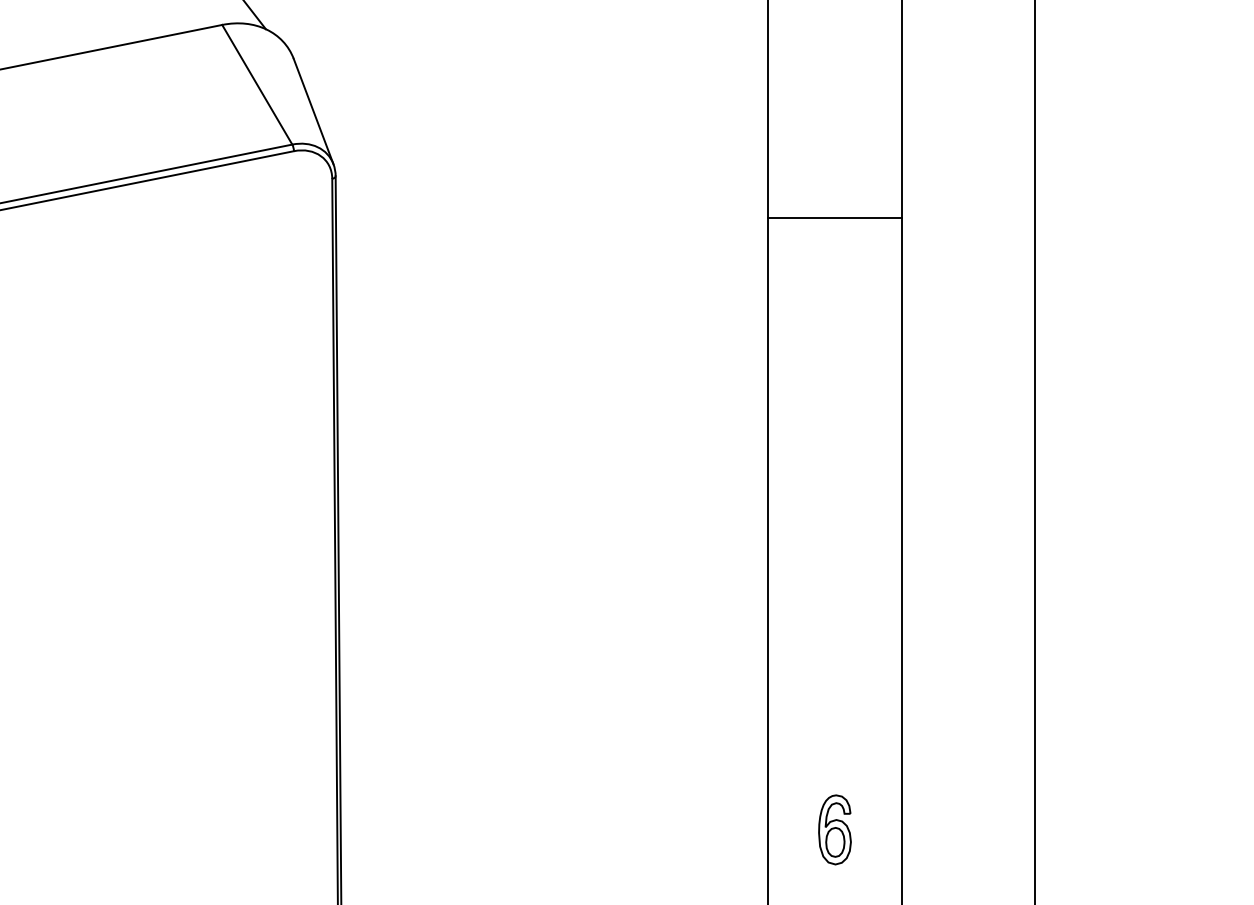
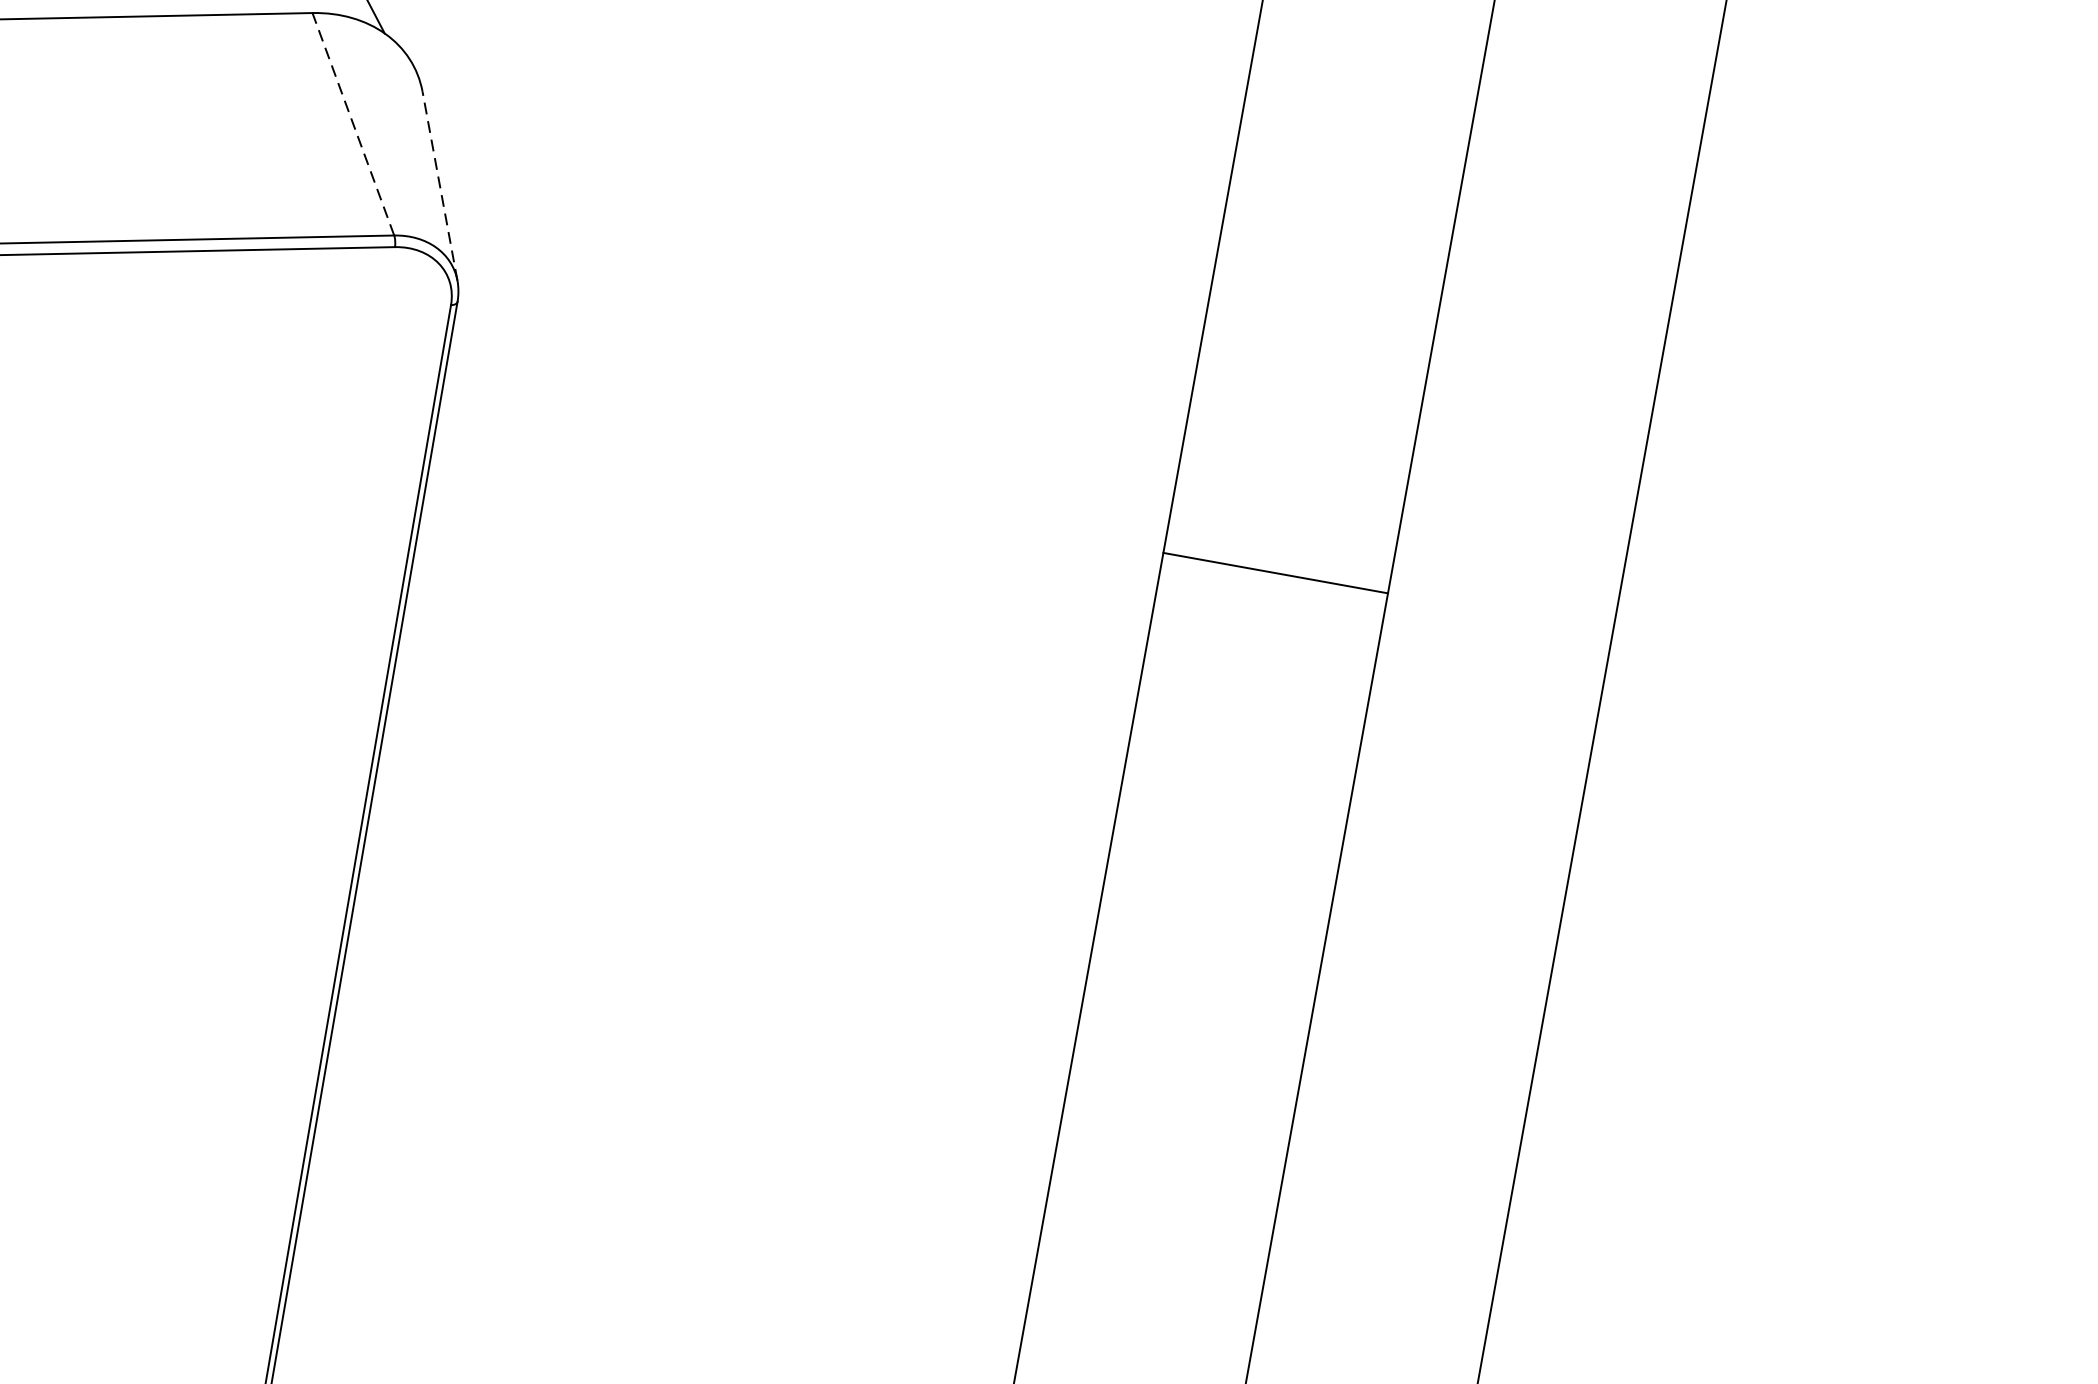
line: (257, 84) -> (353, 123), solid -> dashed
line: (313, 111) -> (439, 186), solid -> dashed
line: (834, 217) -> (1275, 572), moved

